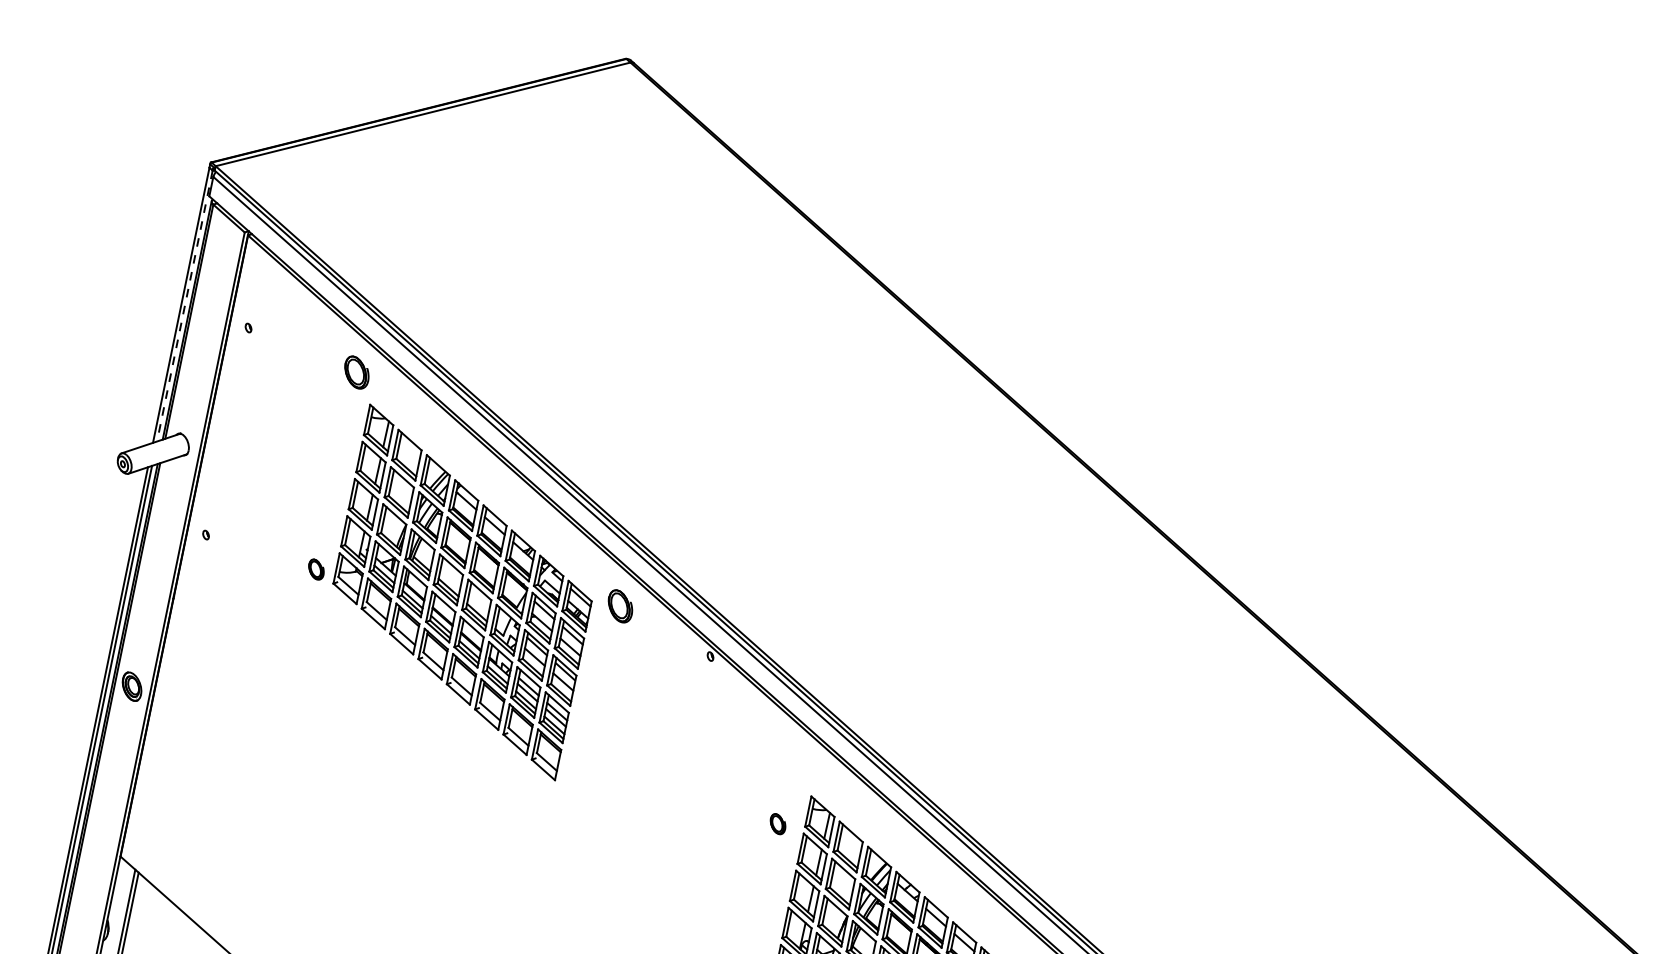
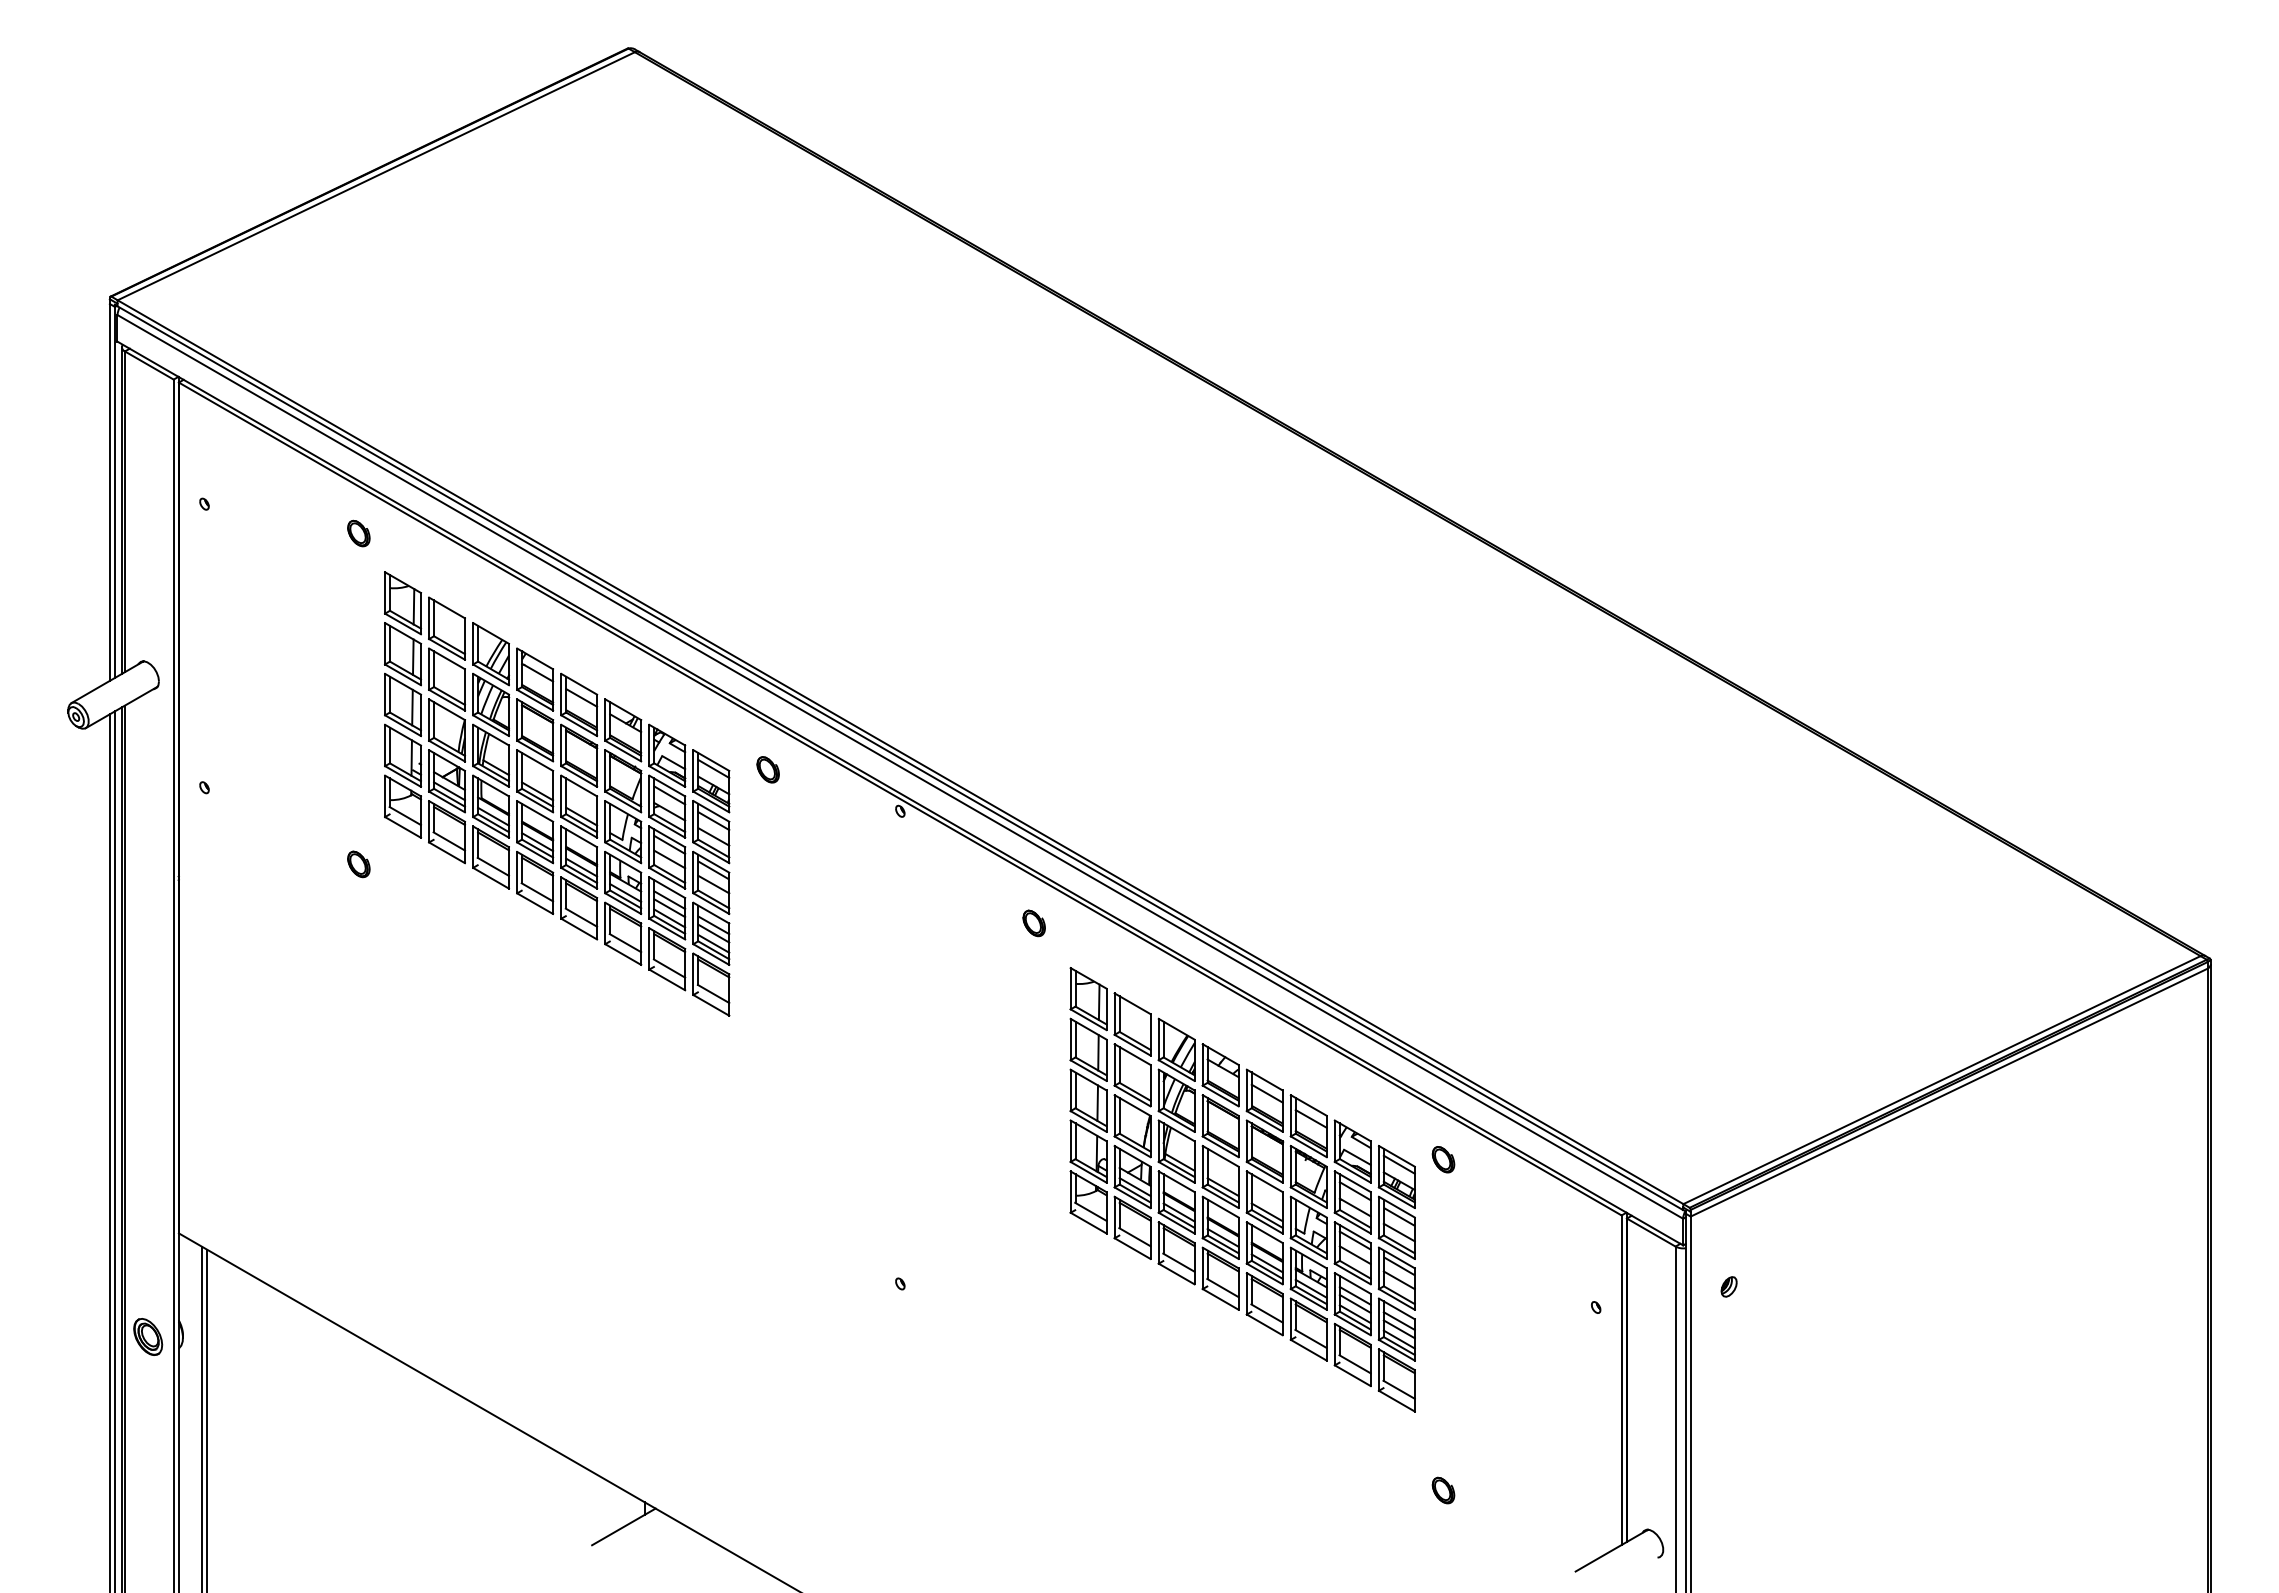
line: (184, 306) -> (114, 492), dashed -> solid
part: (356, 372) -> (358, 533), size x0.62
part: (316, 569) -> (358, 864), moved
part: (619, 606) -> (767, 769), size x0.62
part: (132, 686) -> (148, 1336), moved
part: (777, 824) -> (1033, 923), moved

